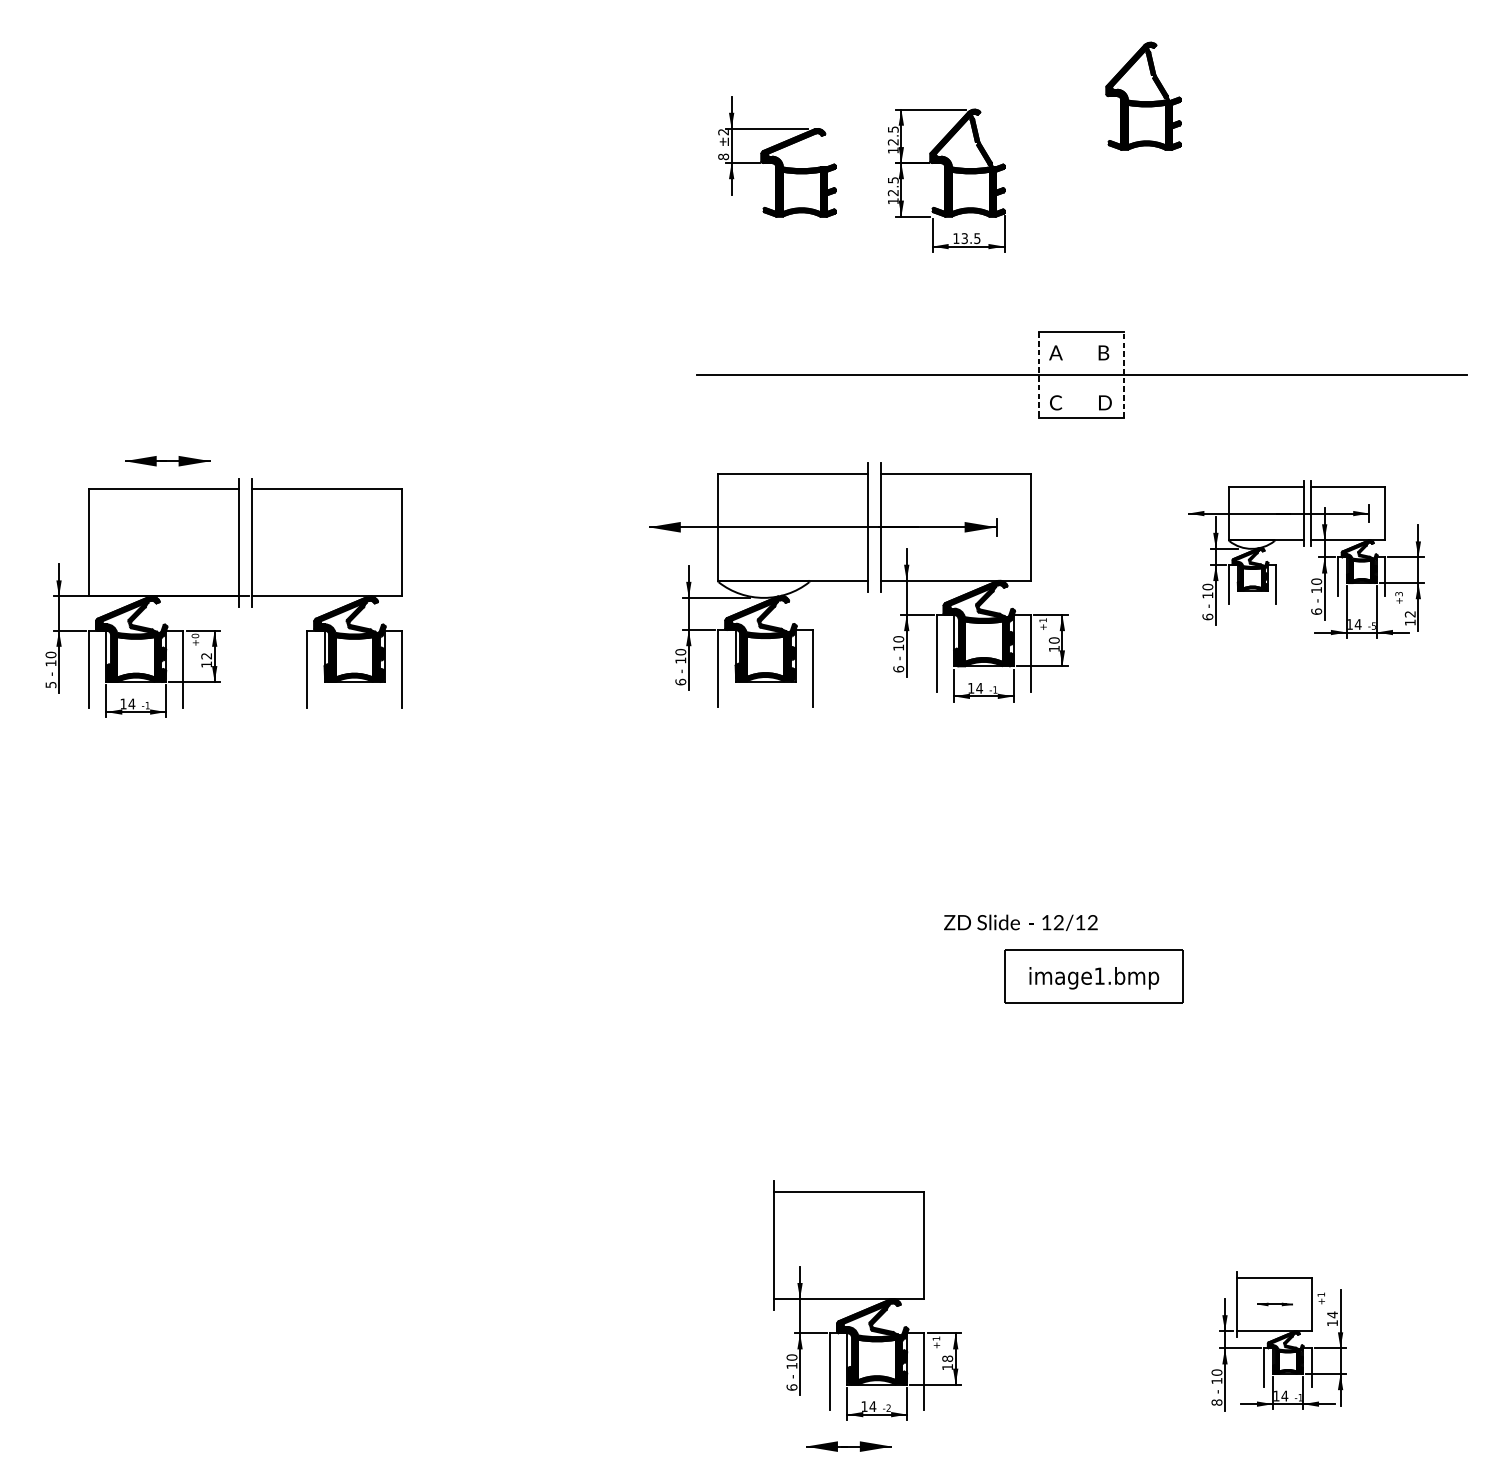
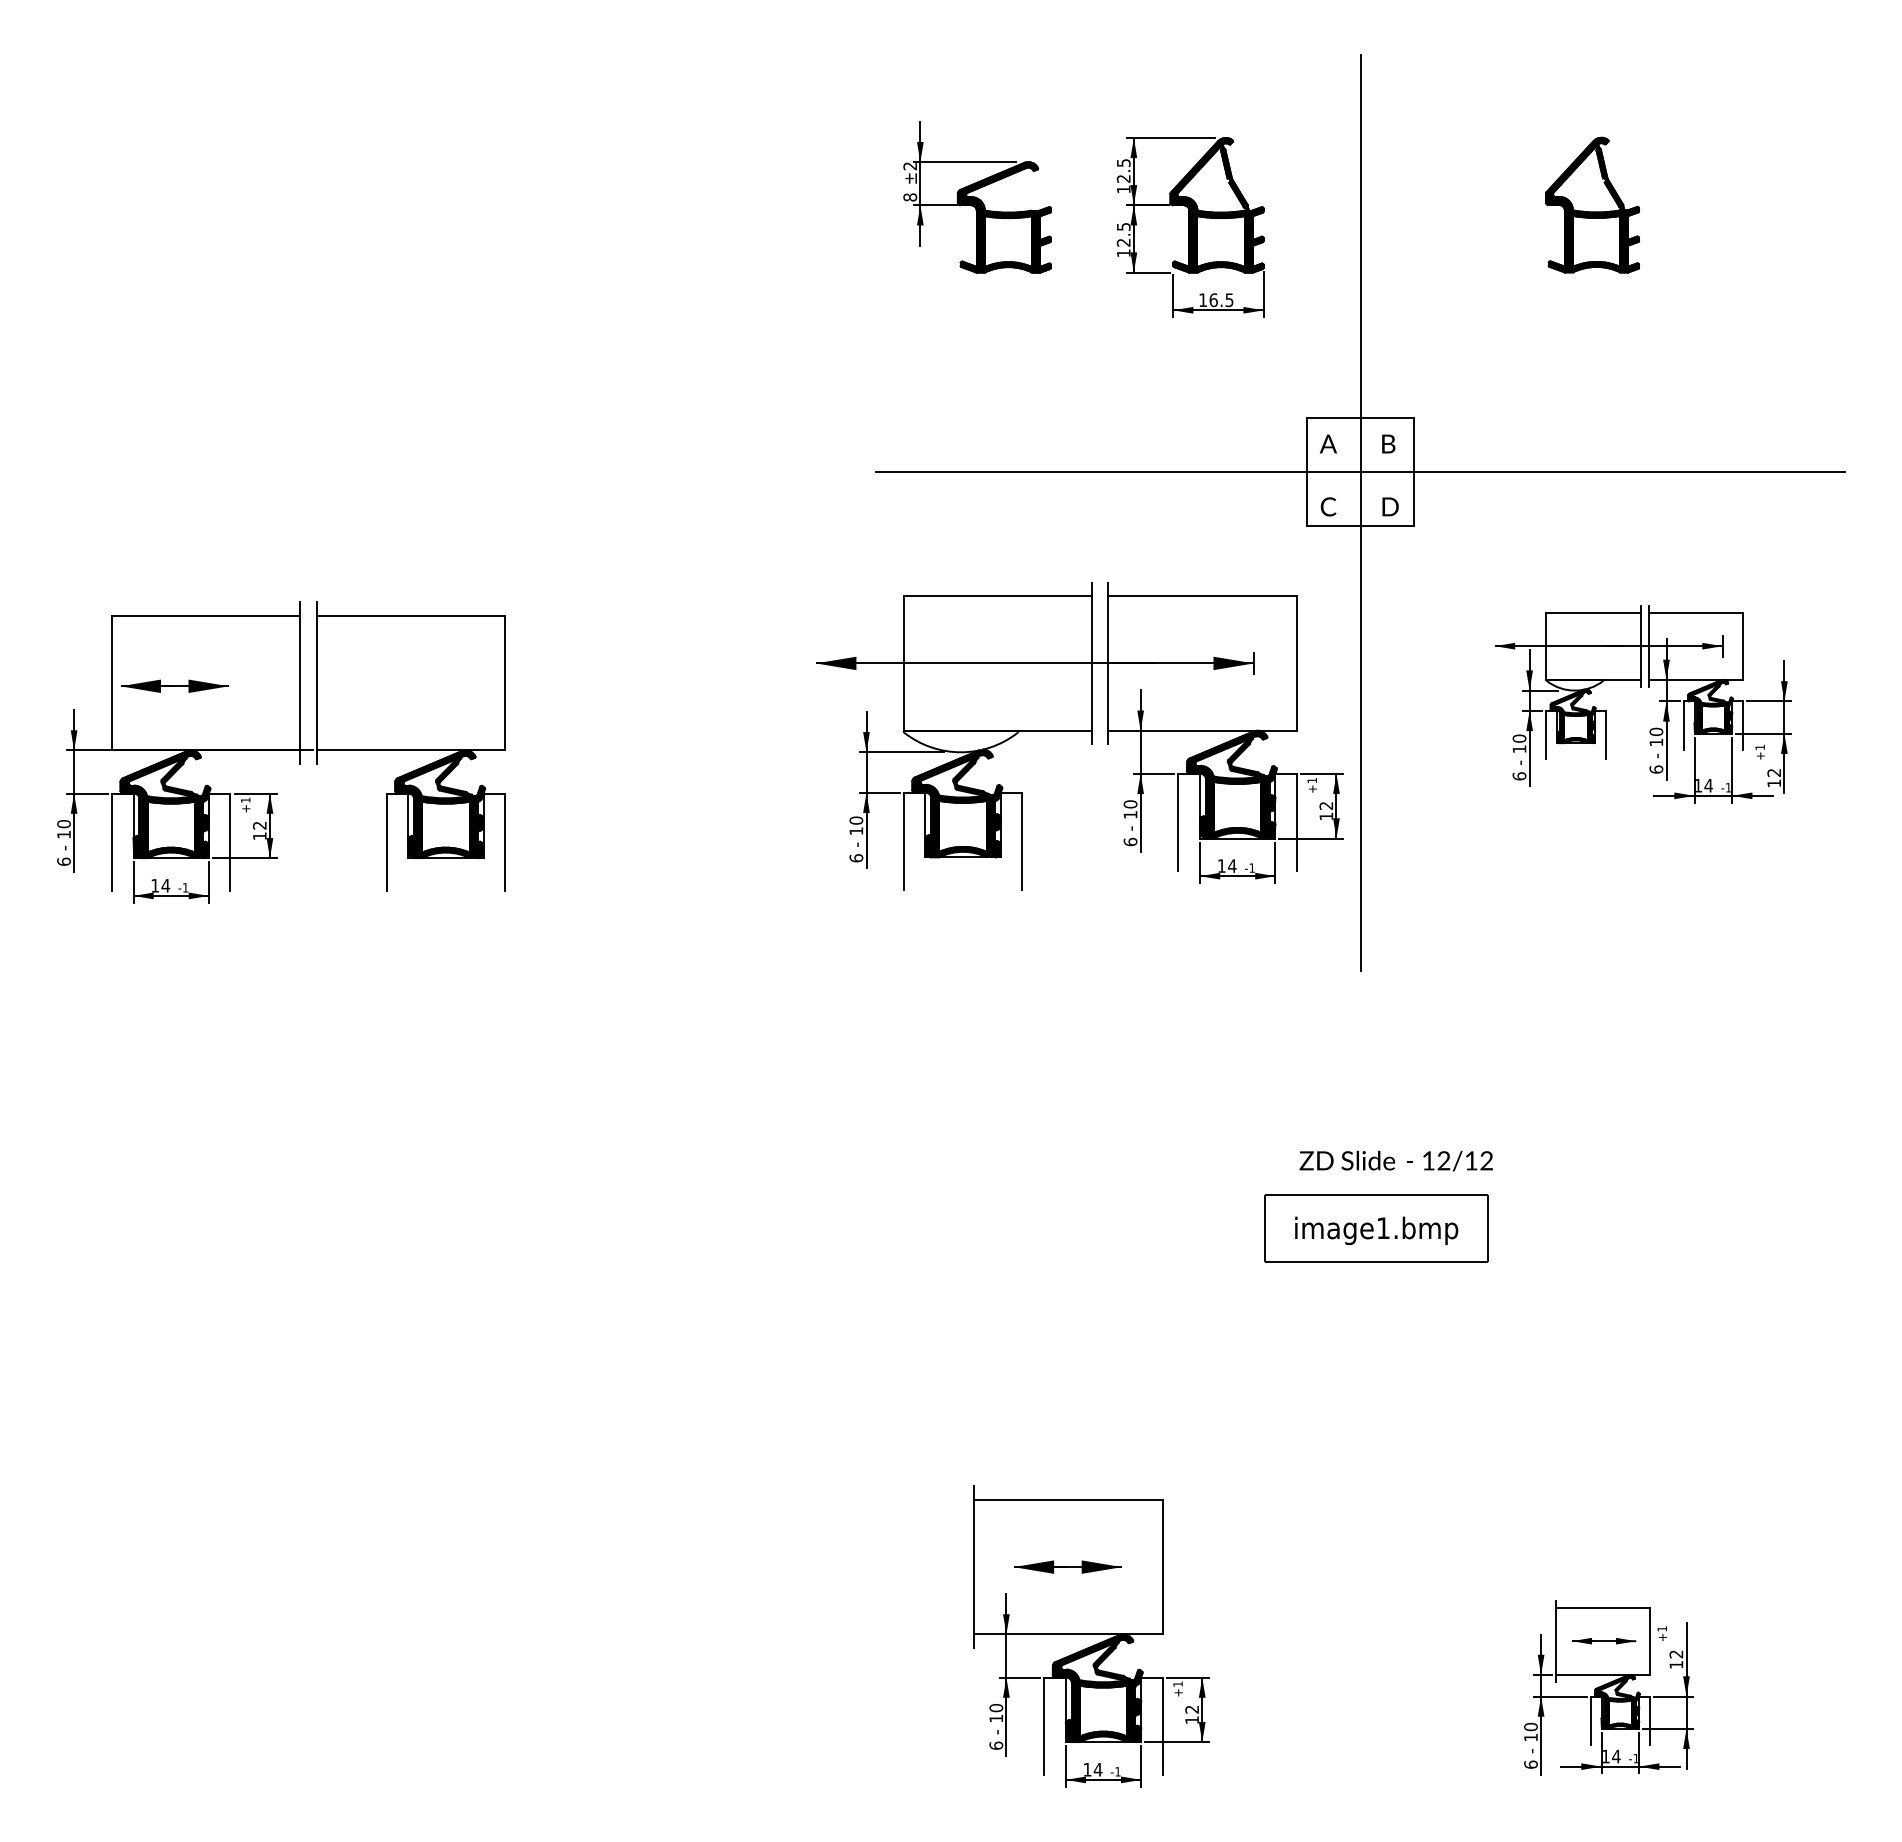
part: (1143, 95) -> (1592, 204), moved
text: (964, 238) -> (1213, 300), 13.5 -> 16.5
line: (1038, 375) -> (1306, 472), dashed -> solid
line: (1124, 375) -> (1414, 472), dashed -> solid
line: (1081, 407) -> (1360, 512), added
part: (167, 460) -> (174, 685), moved
text: (1398, 594) -> (1759, 747), +3 -> +1
text: (1373, 625) -> (1727, 787), -5 -> -1
text: (195, 636) -> (245, 800), +0 -> +1
text: (1054, 640) -> (1326, 805), 10 -> 12
text: (50, 684) -> (63, 861), 5 -> 6
text: (1020, 922) -> (1395, 1160), moved
part: (1275, 1304) -> (1604, 1641), size x1.43
text: (1332, 1314) -> (1676, 1654), 14 -> 12
text: (947, 1358) -> (1192, 1709), 18 -> 12
text: (1216, 1402) -> (1530, 1764), 8 -> 6
text: (888, 1407) -> (1117, 1771), -2 -> -1
part: (848, 1446) -> (1067, 1566), moved

